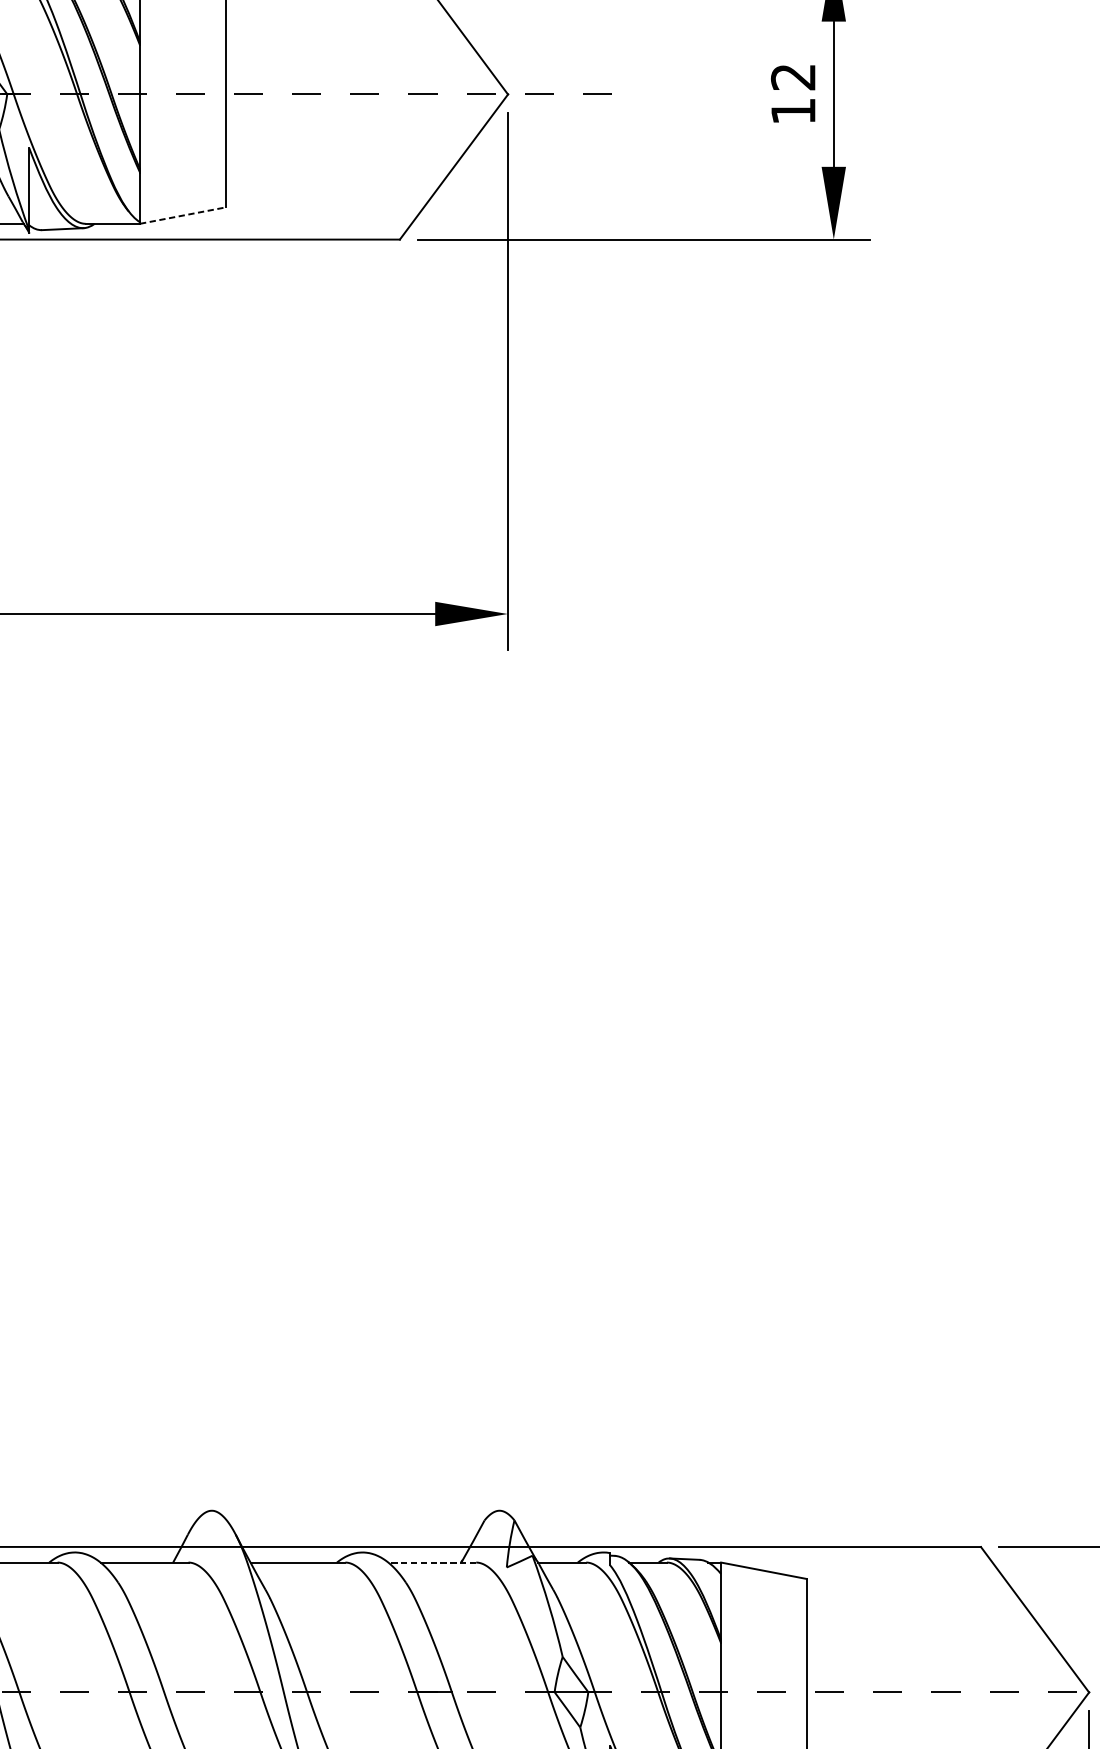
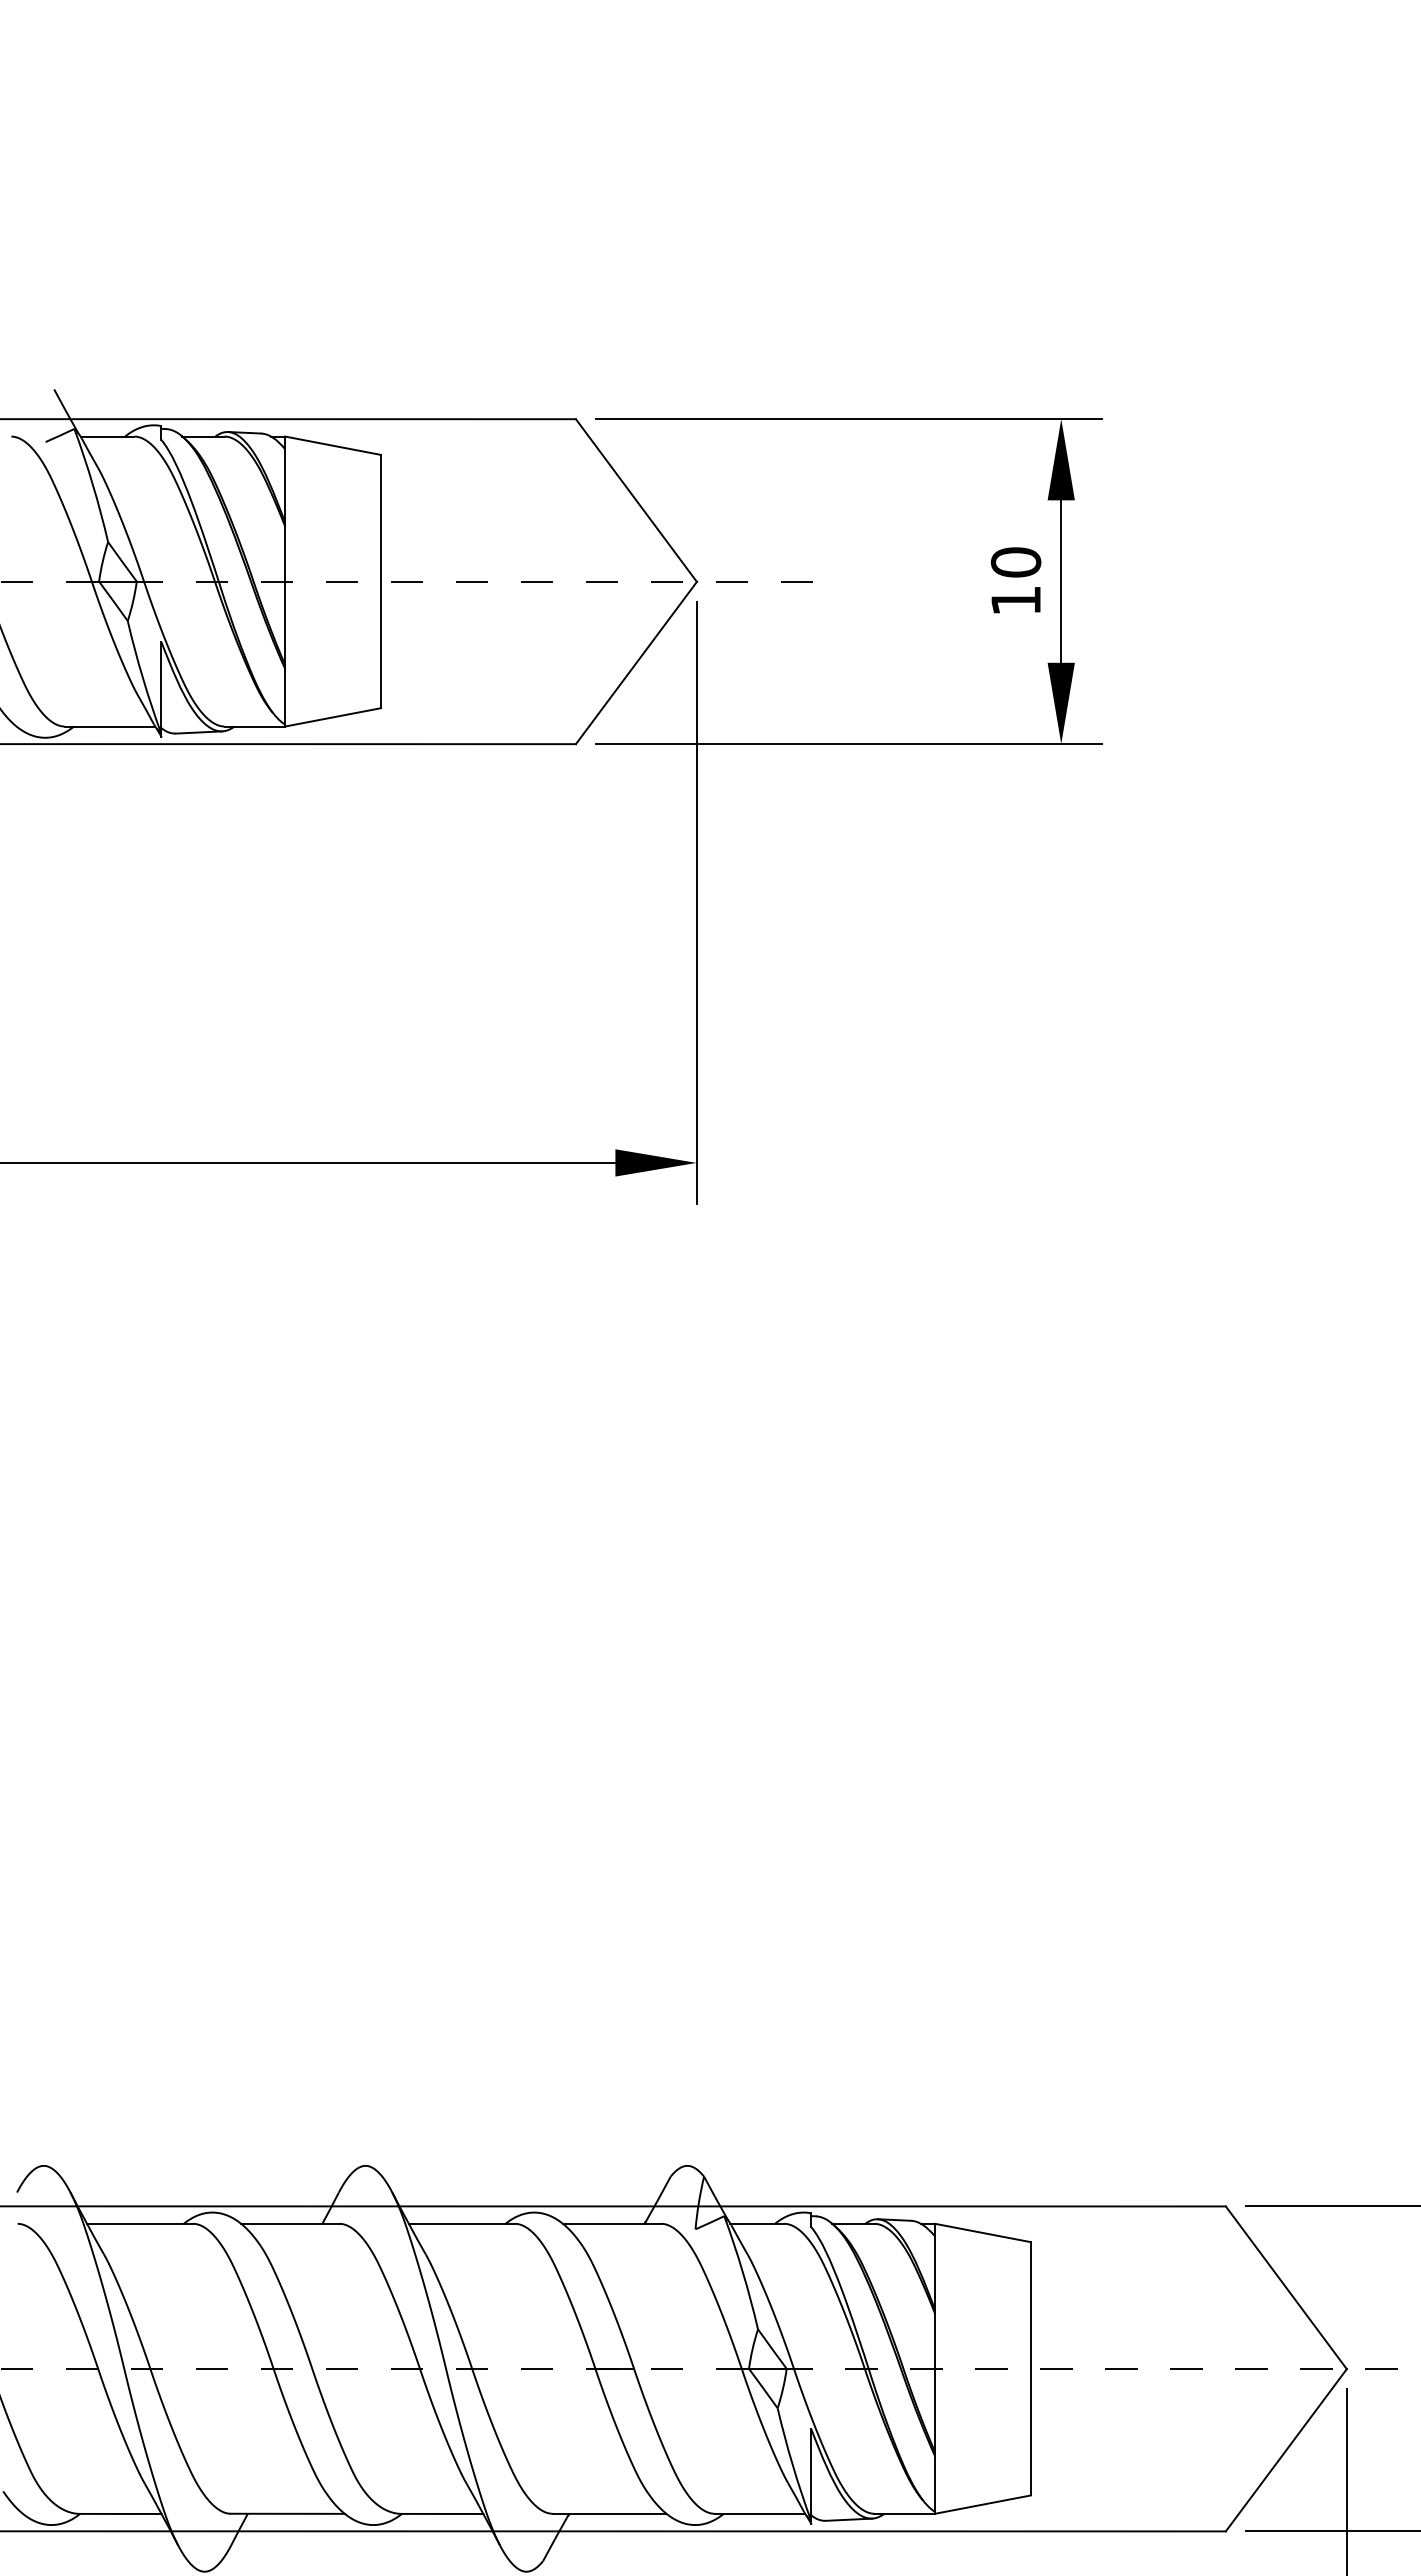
text: (792, 77) -> (1015, 562), 12 -> 10
line: (183, 215) -> (333, 717), dashed -> solid
line: (431, 1562) -> (611, 2223), dashed -> solid

